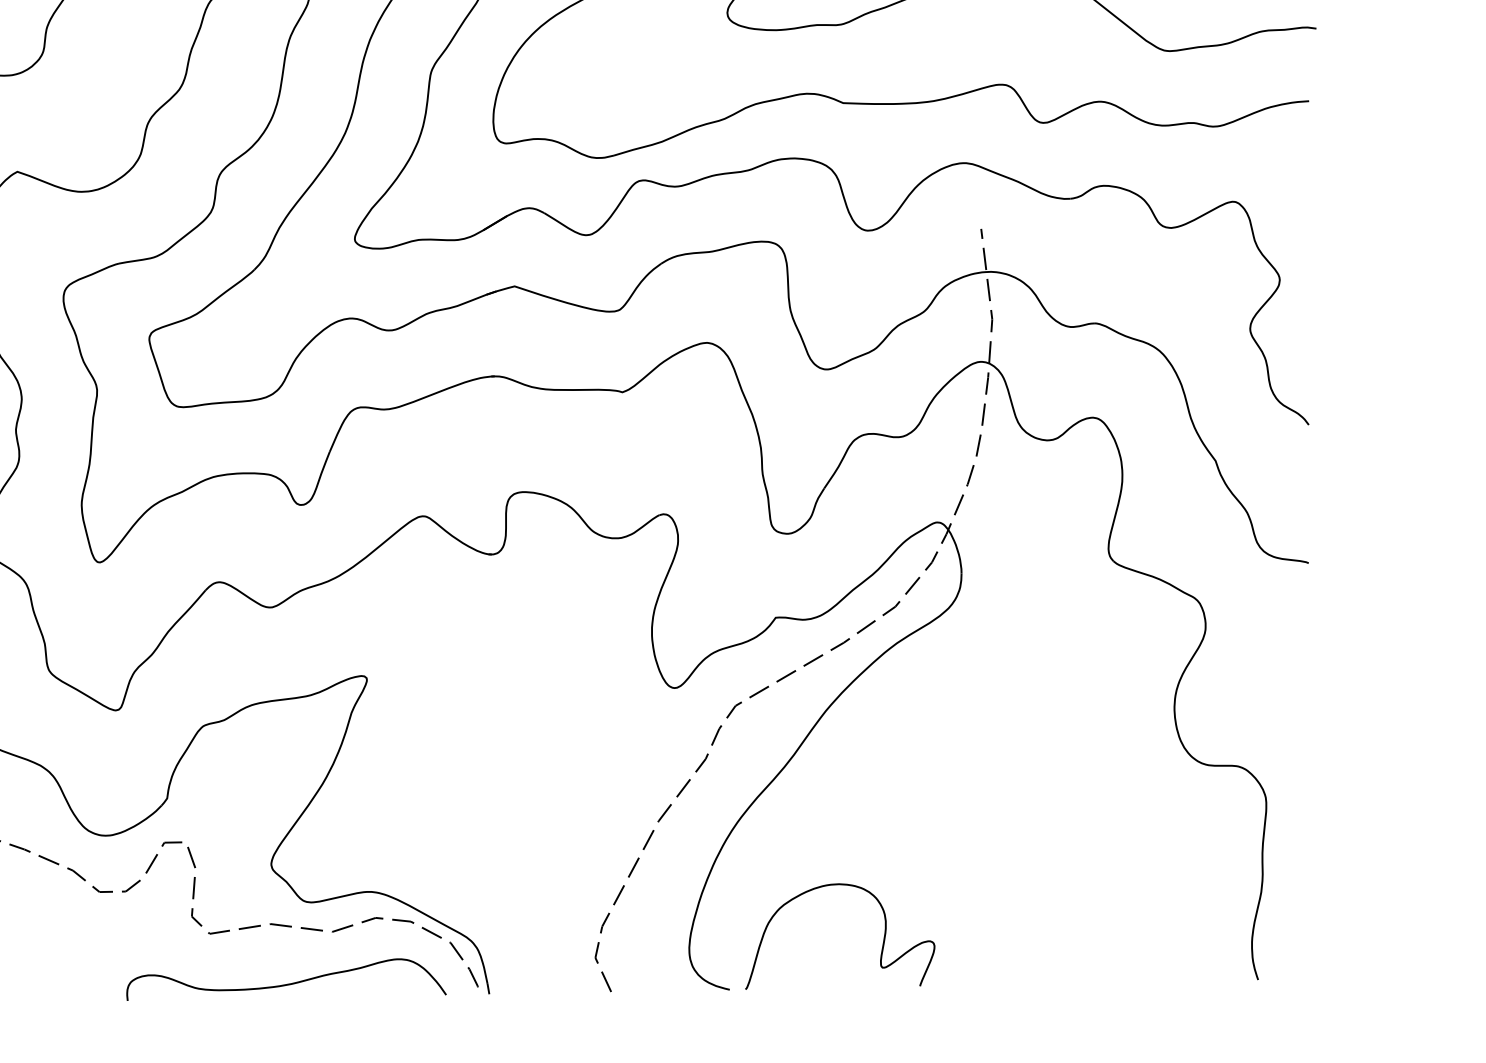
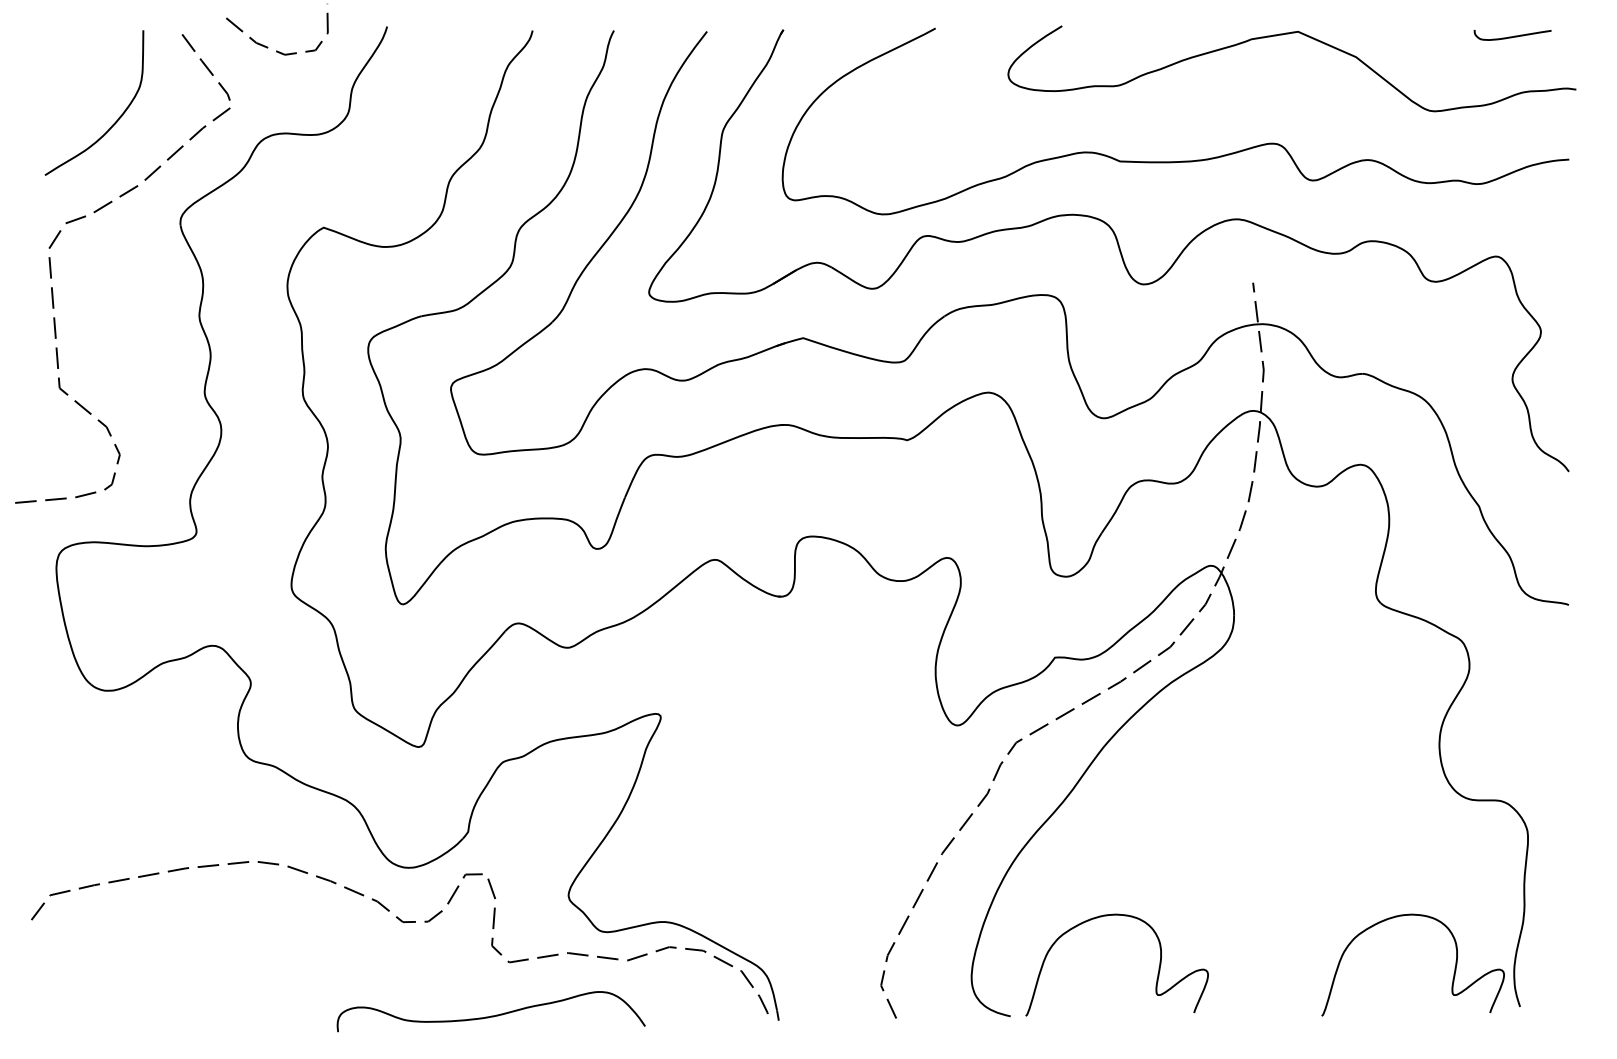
curve: (1189, 945) -> (1453, 973), added
curve: (286, 983) -> (491, 1015), moved

